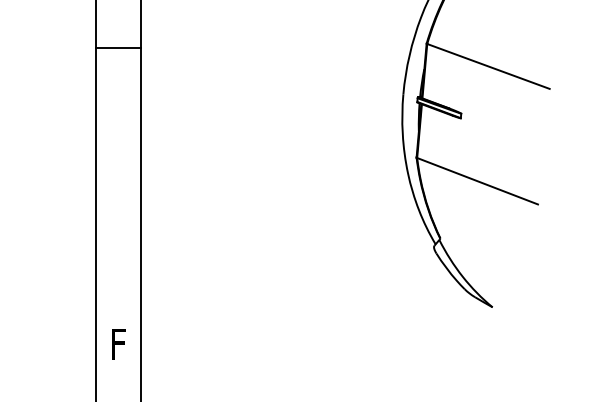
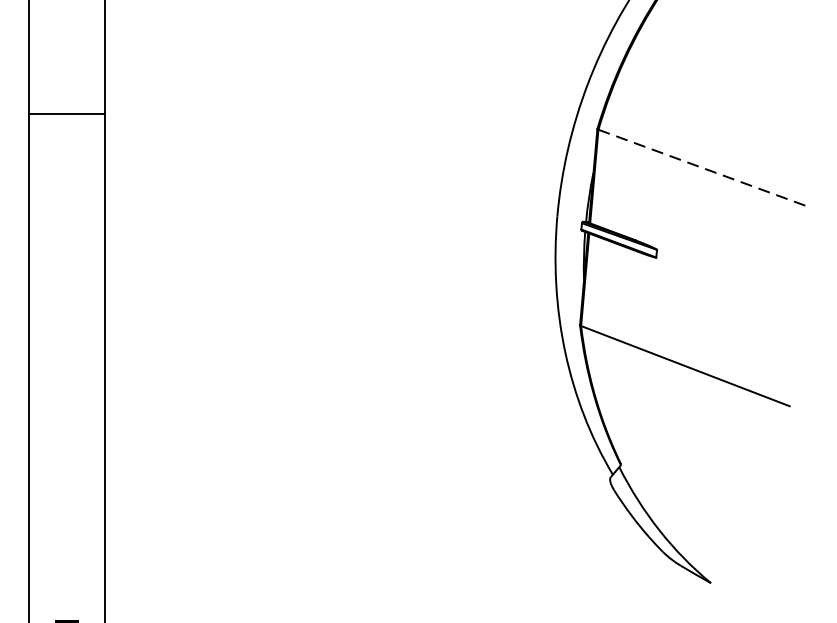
line: (118, 47) -> (66, 113), moved
line: (488, 66) -> (703, 168), solid -> dashed

